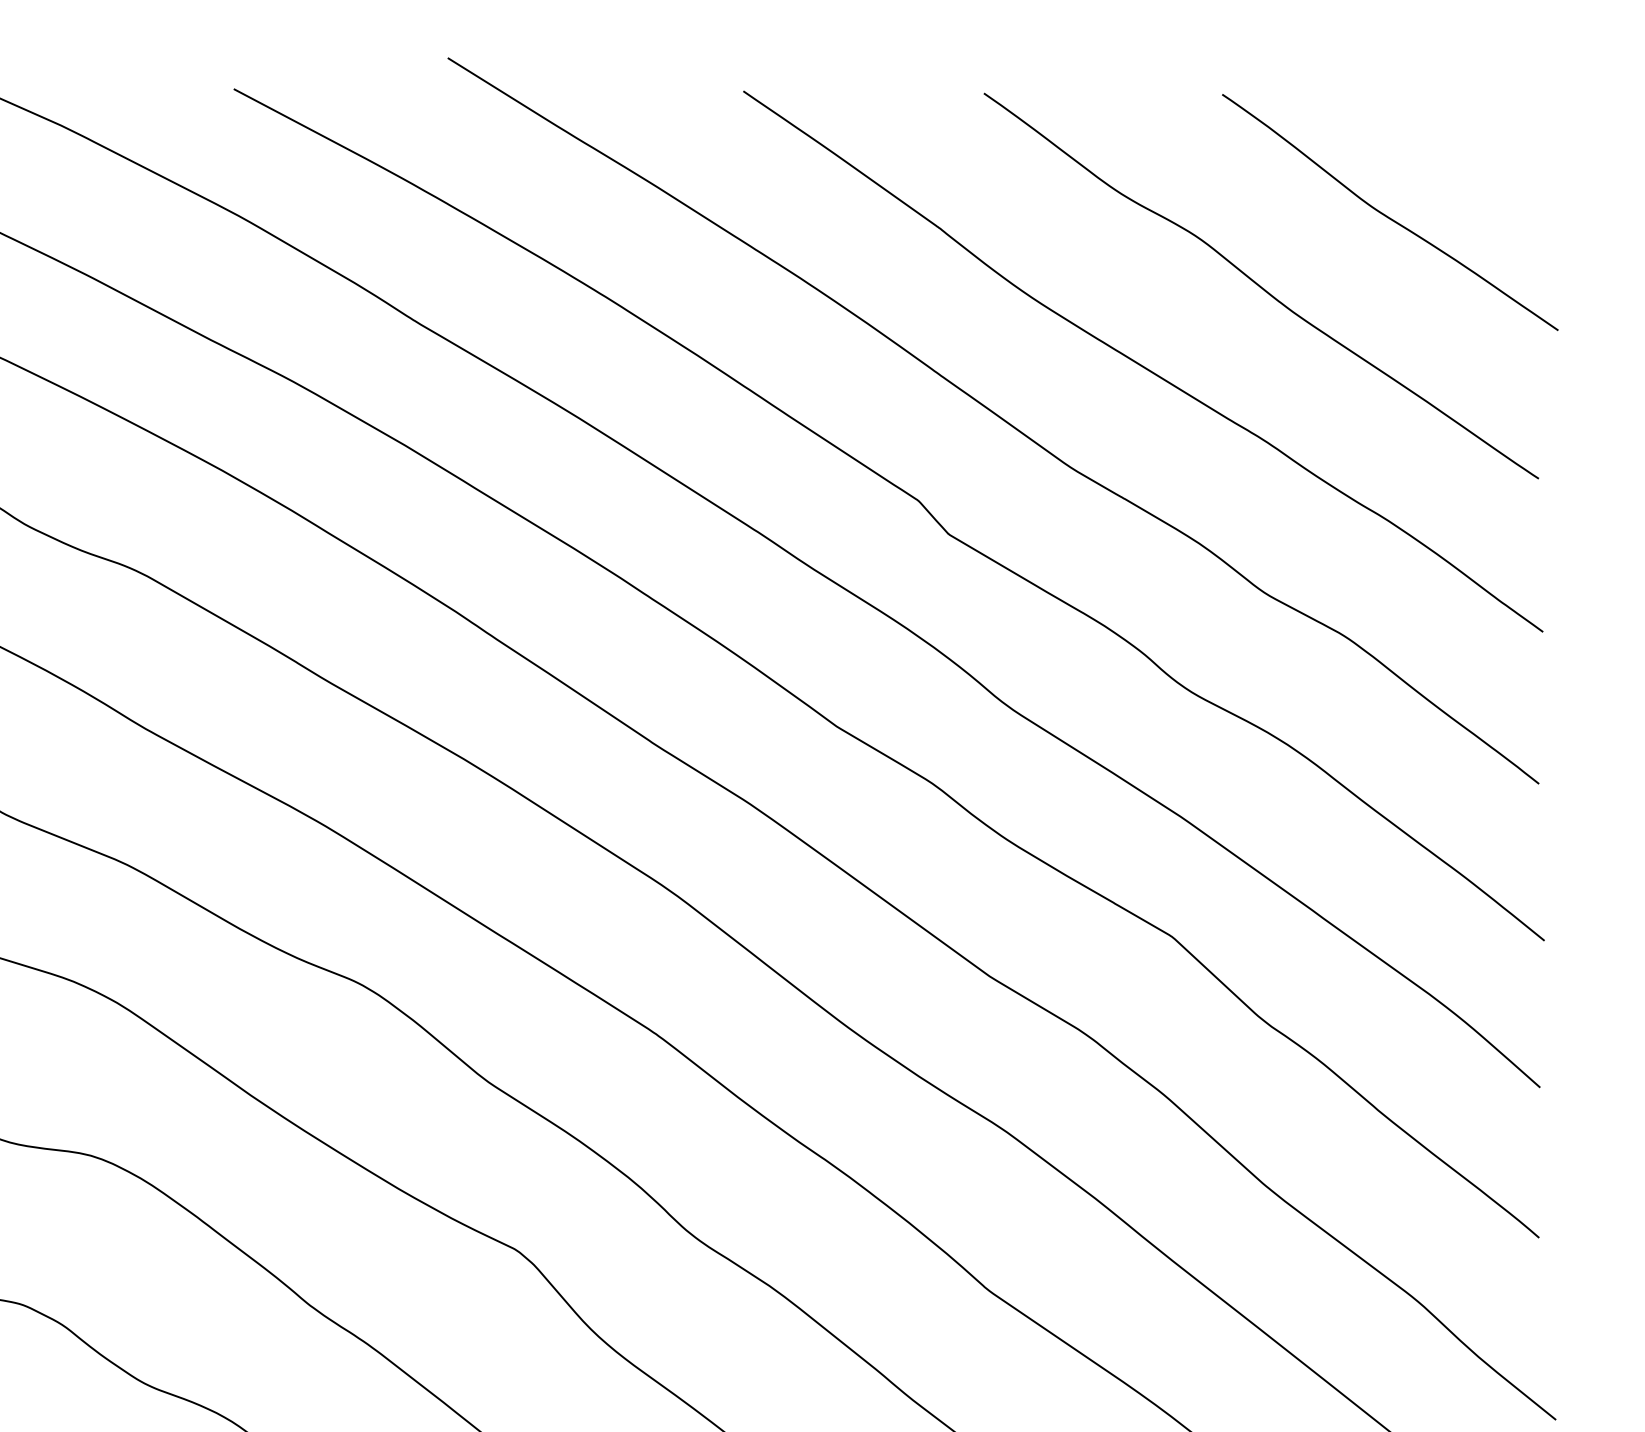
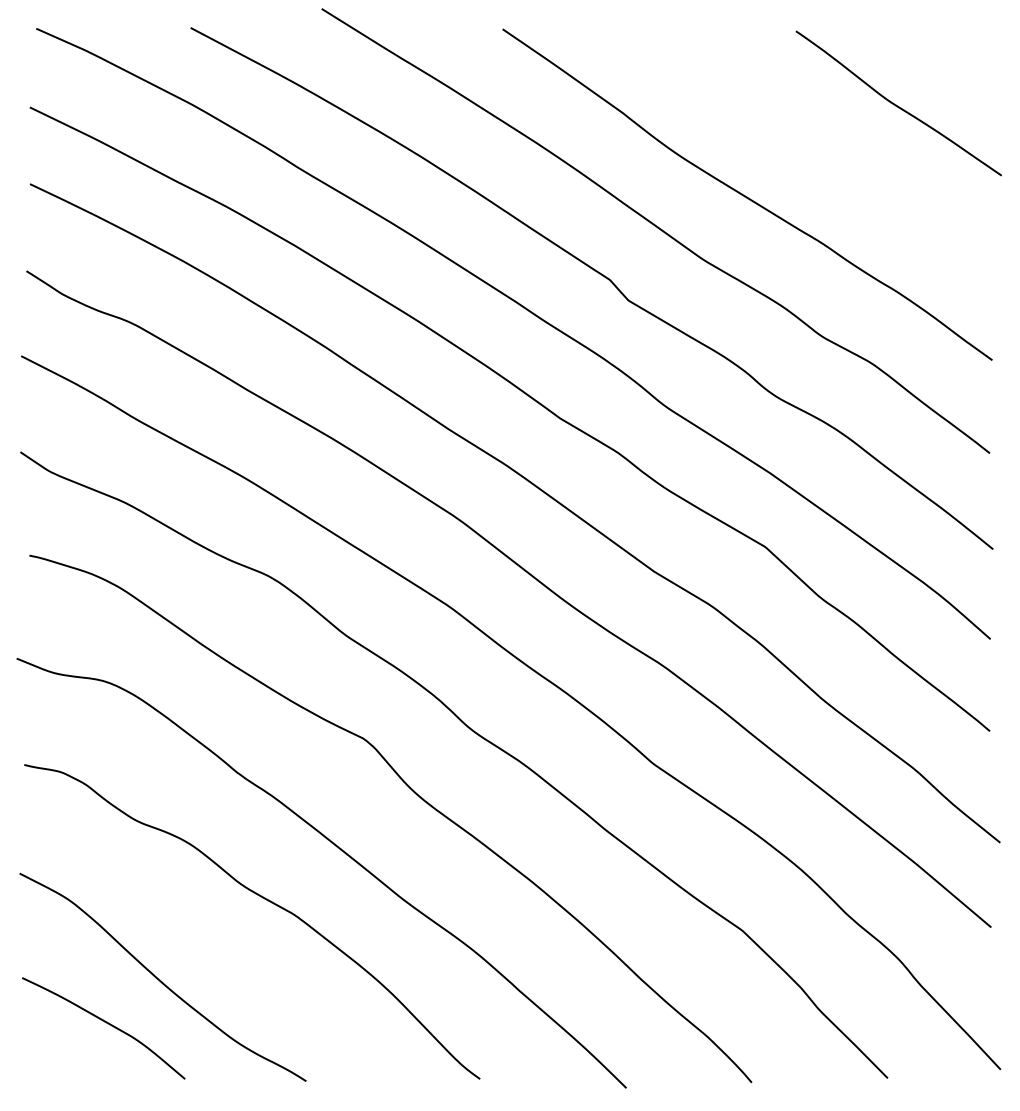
curve: (1260, 286) -> (819, 148), removed

